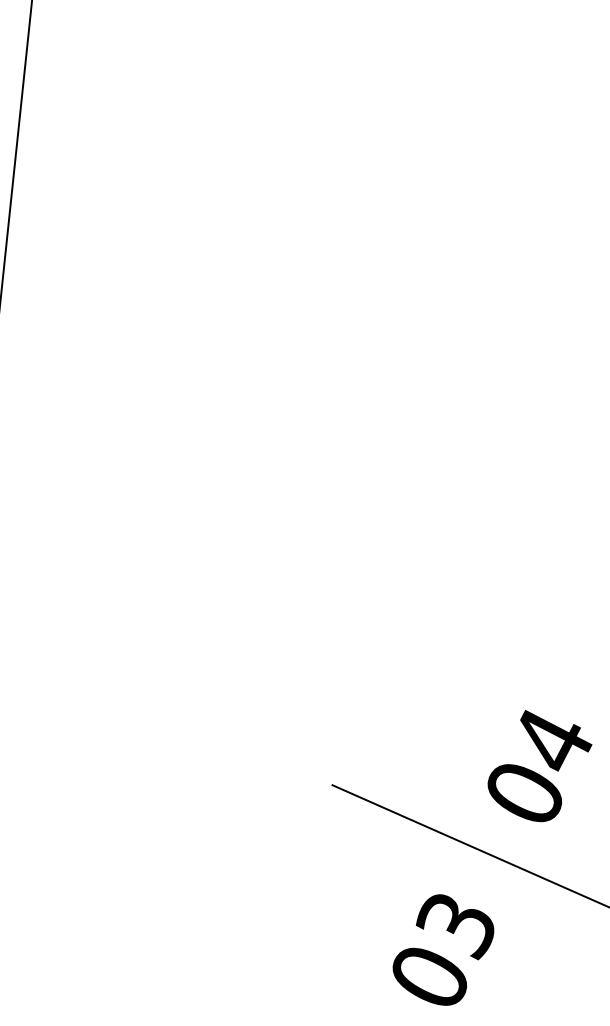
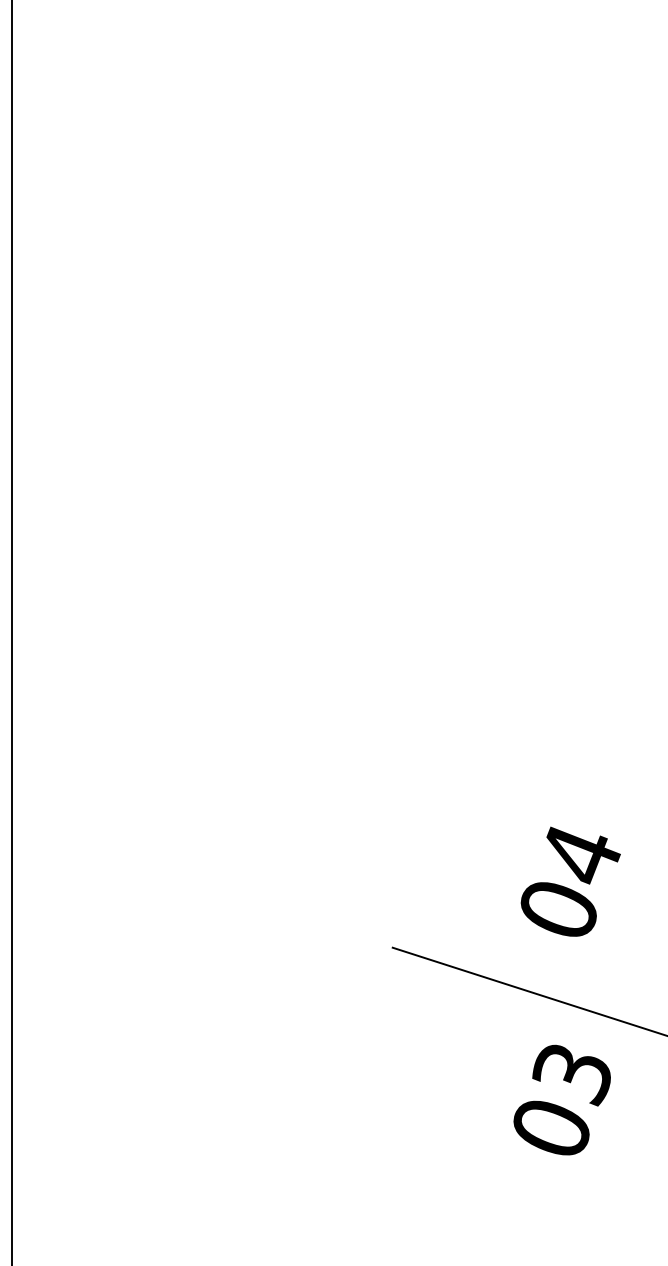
text: (539, 766) -> (570, 881), moved
text: (442, 949) -> (561, 1099), moved

